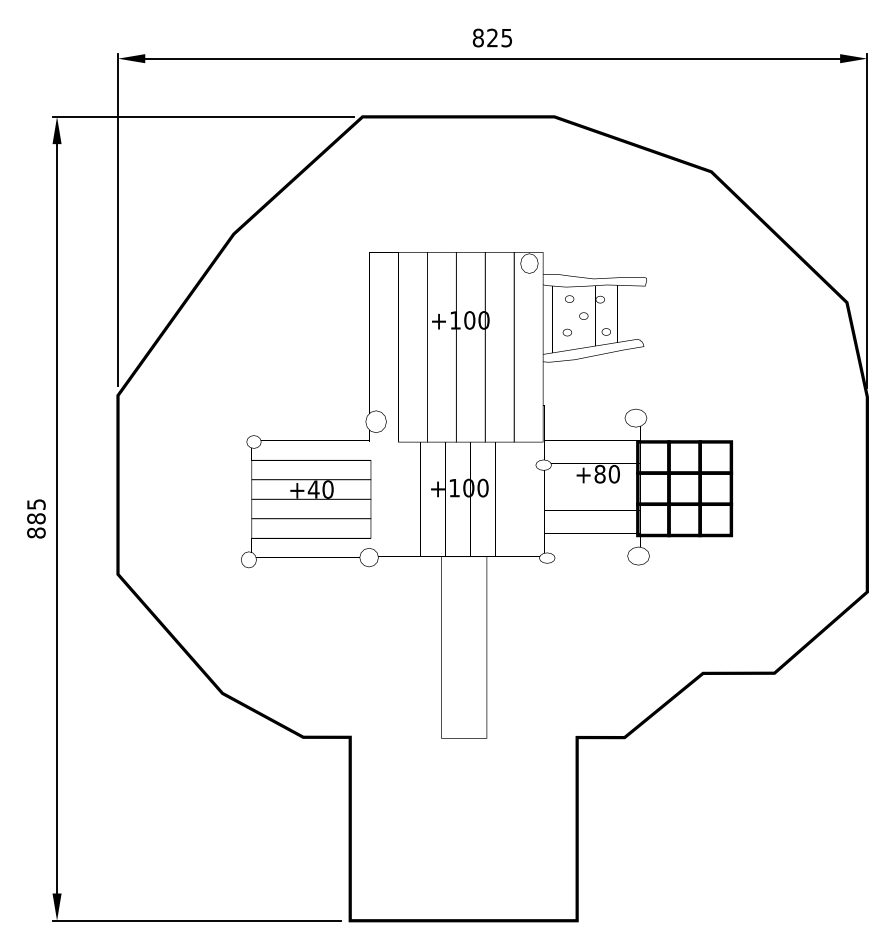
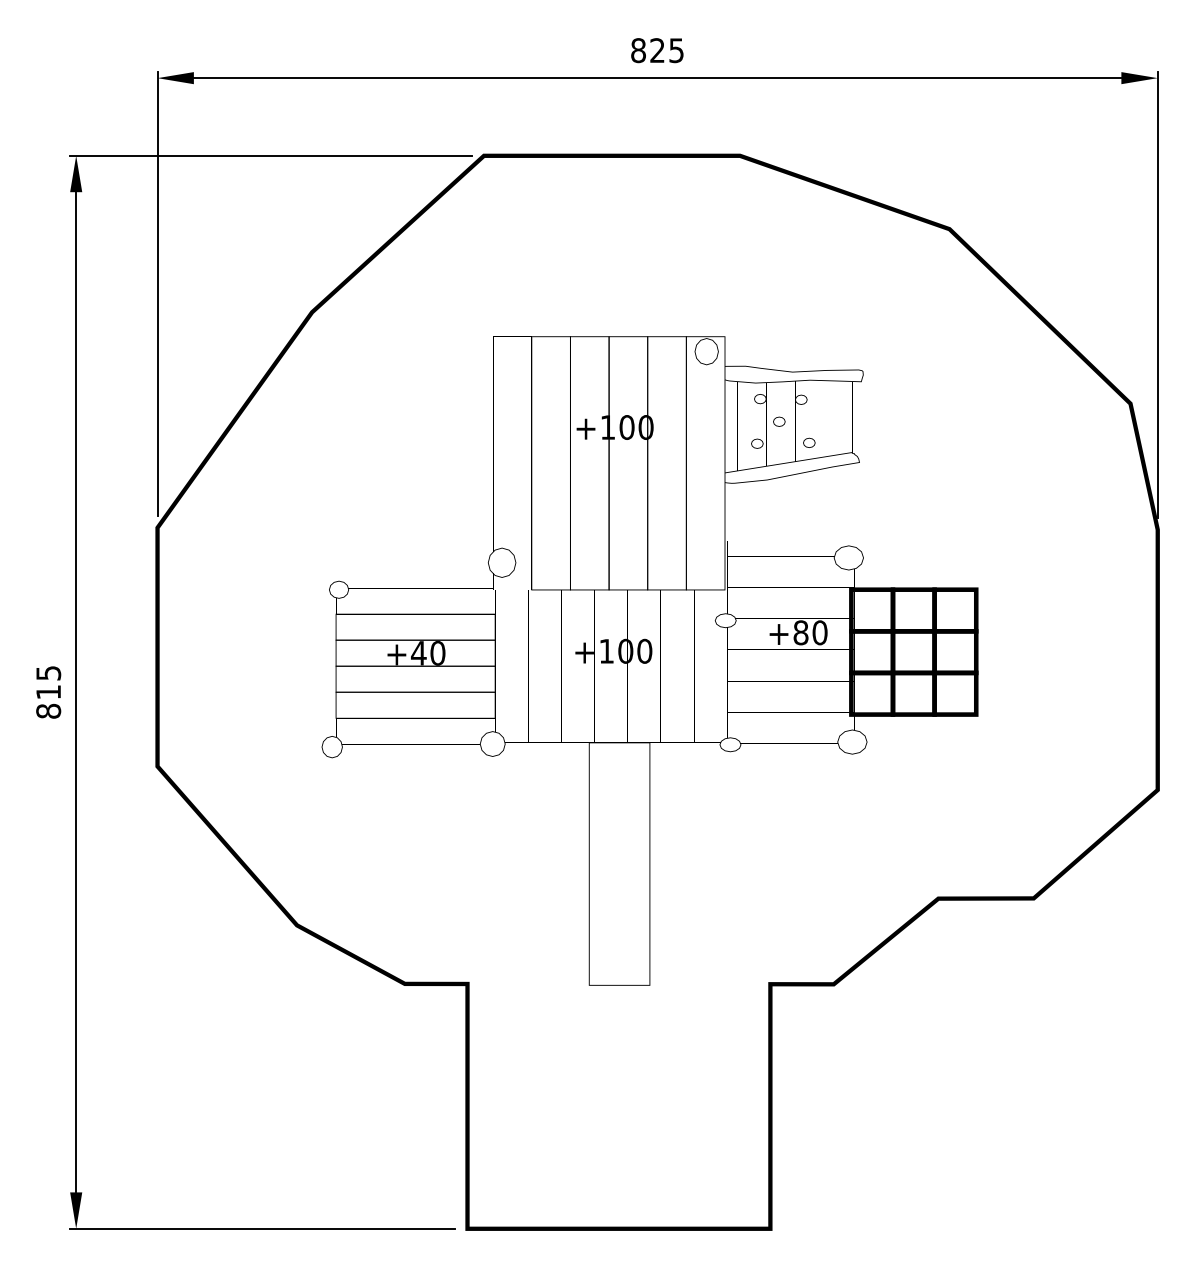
text: (36, 518) -> (48, 691), 885 -> 815

